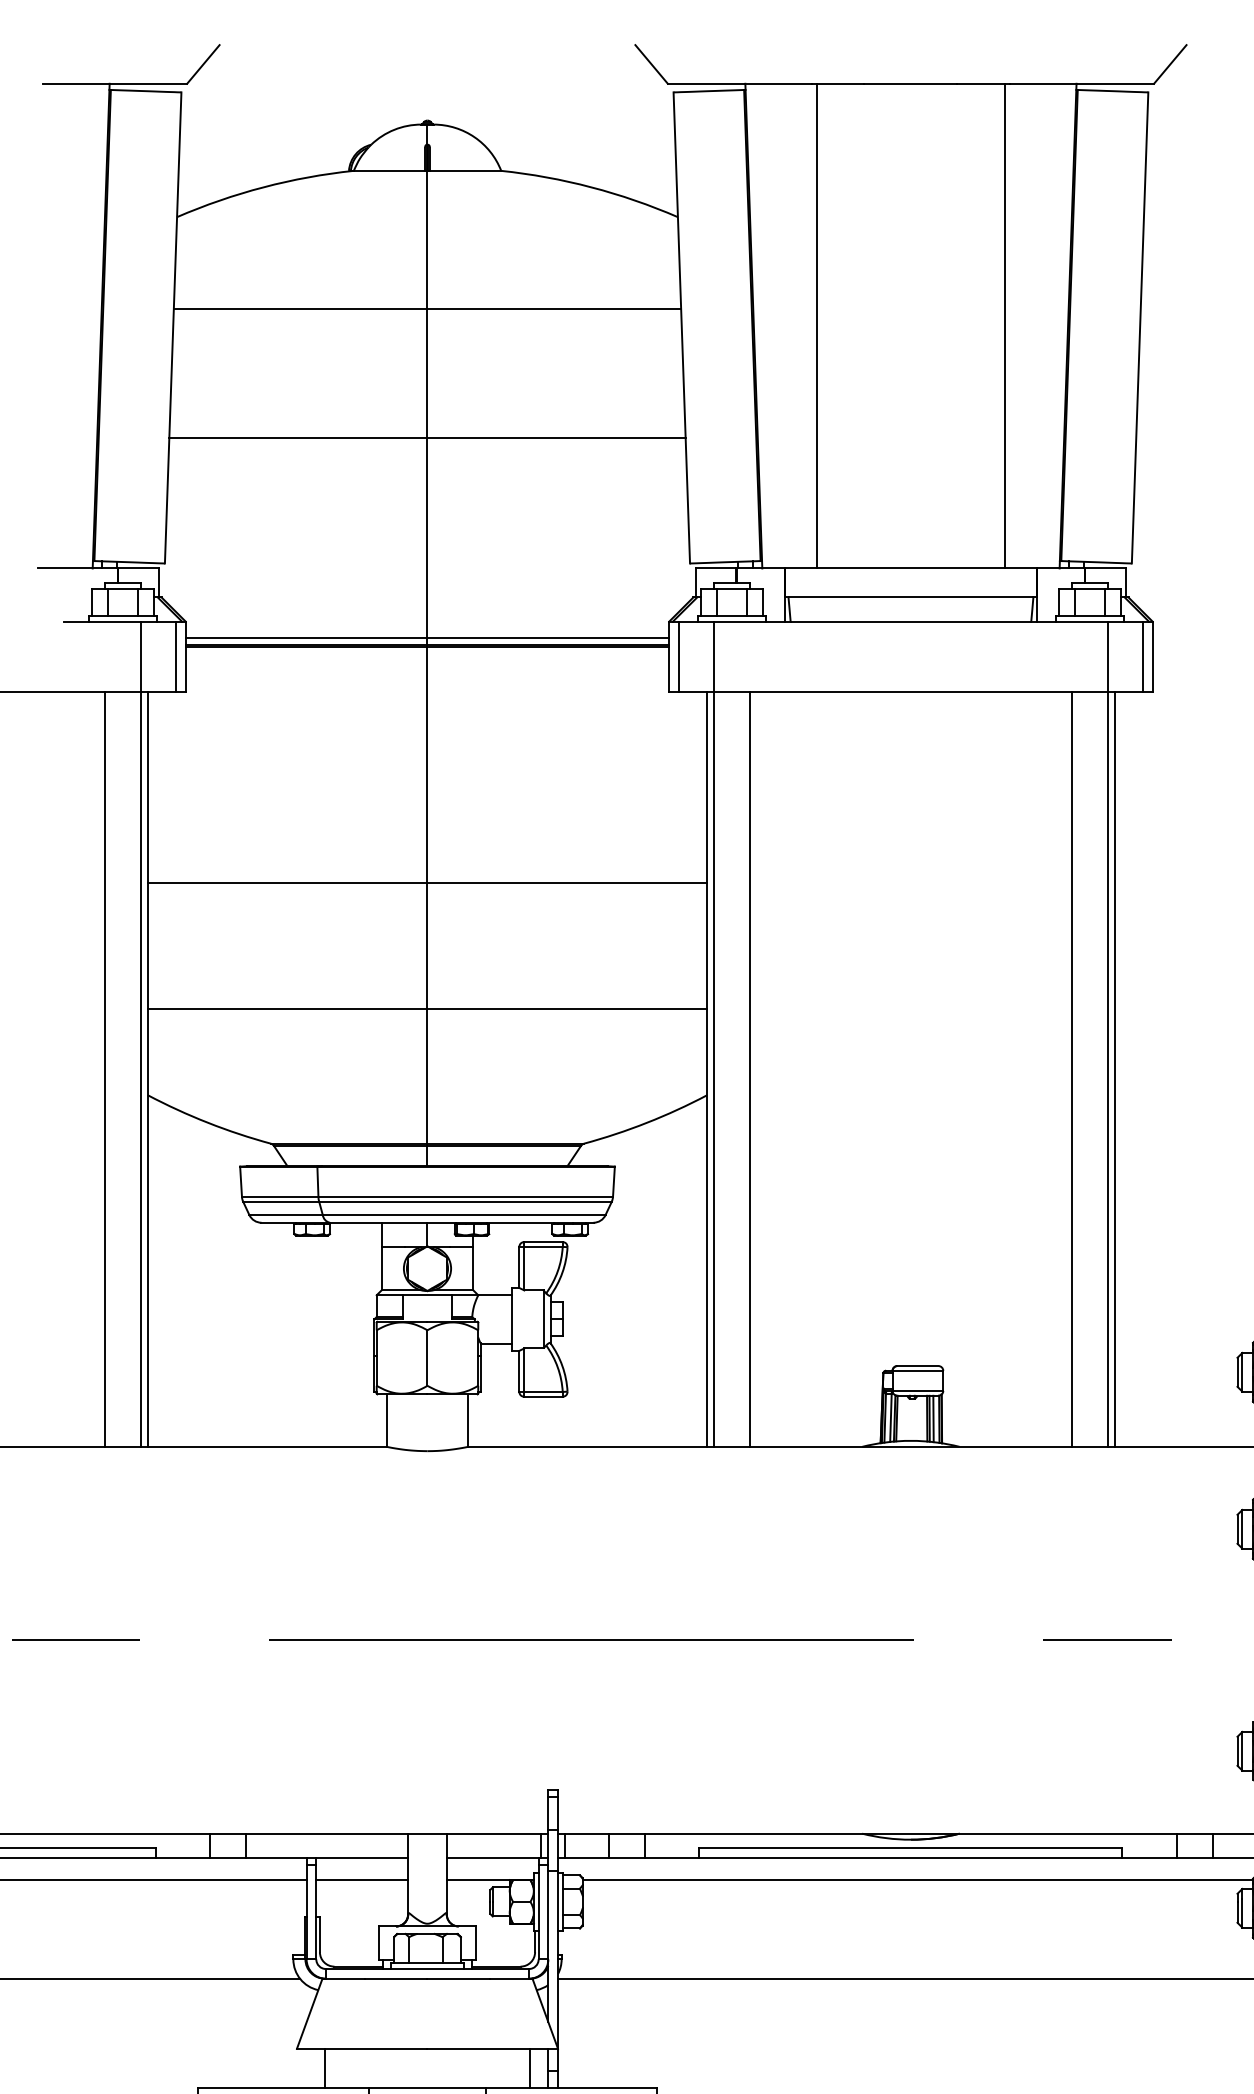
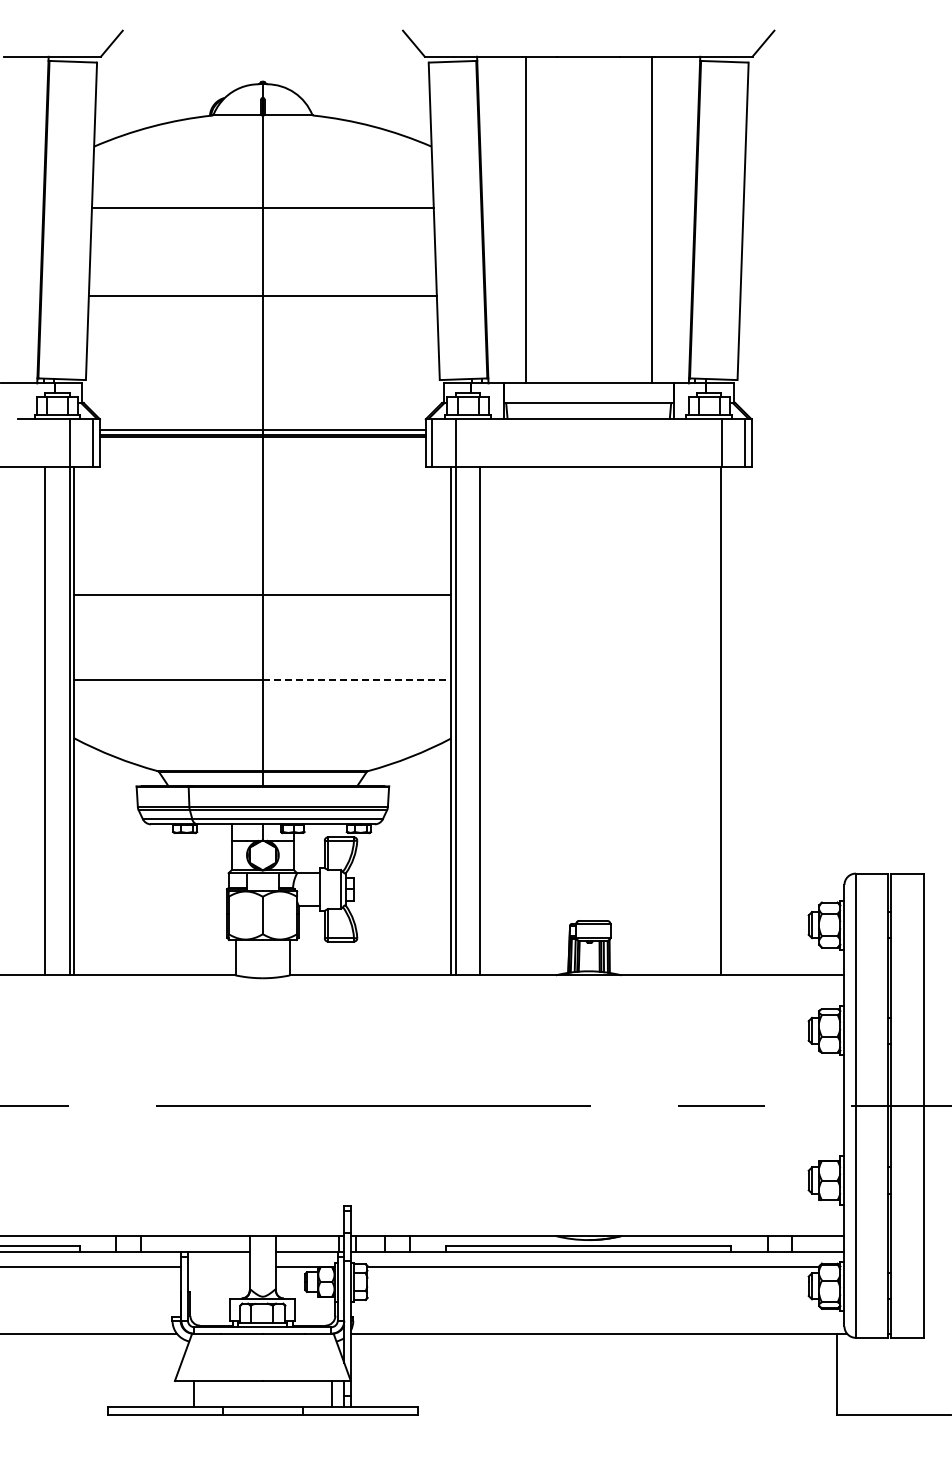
line: (567, 1009) -> (357, 680), solid -> dashed
line: (1072, 1068) -> (697, 720), removed
line: (1113, 1068) -> (725, 720), removed
line: (361, 1880) -> (218, 1267), removed

